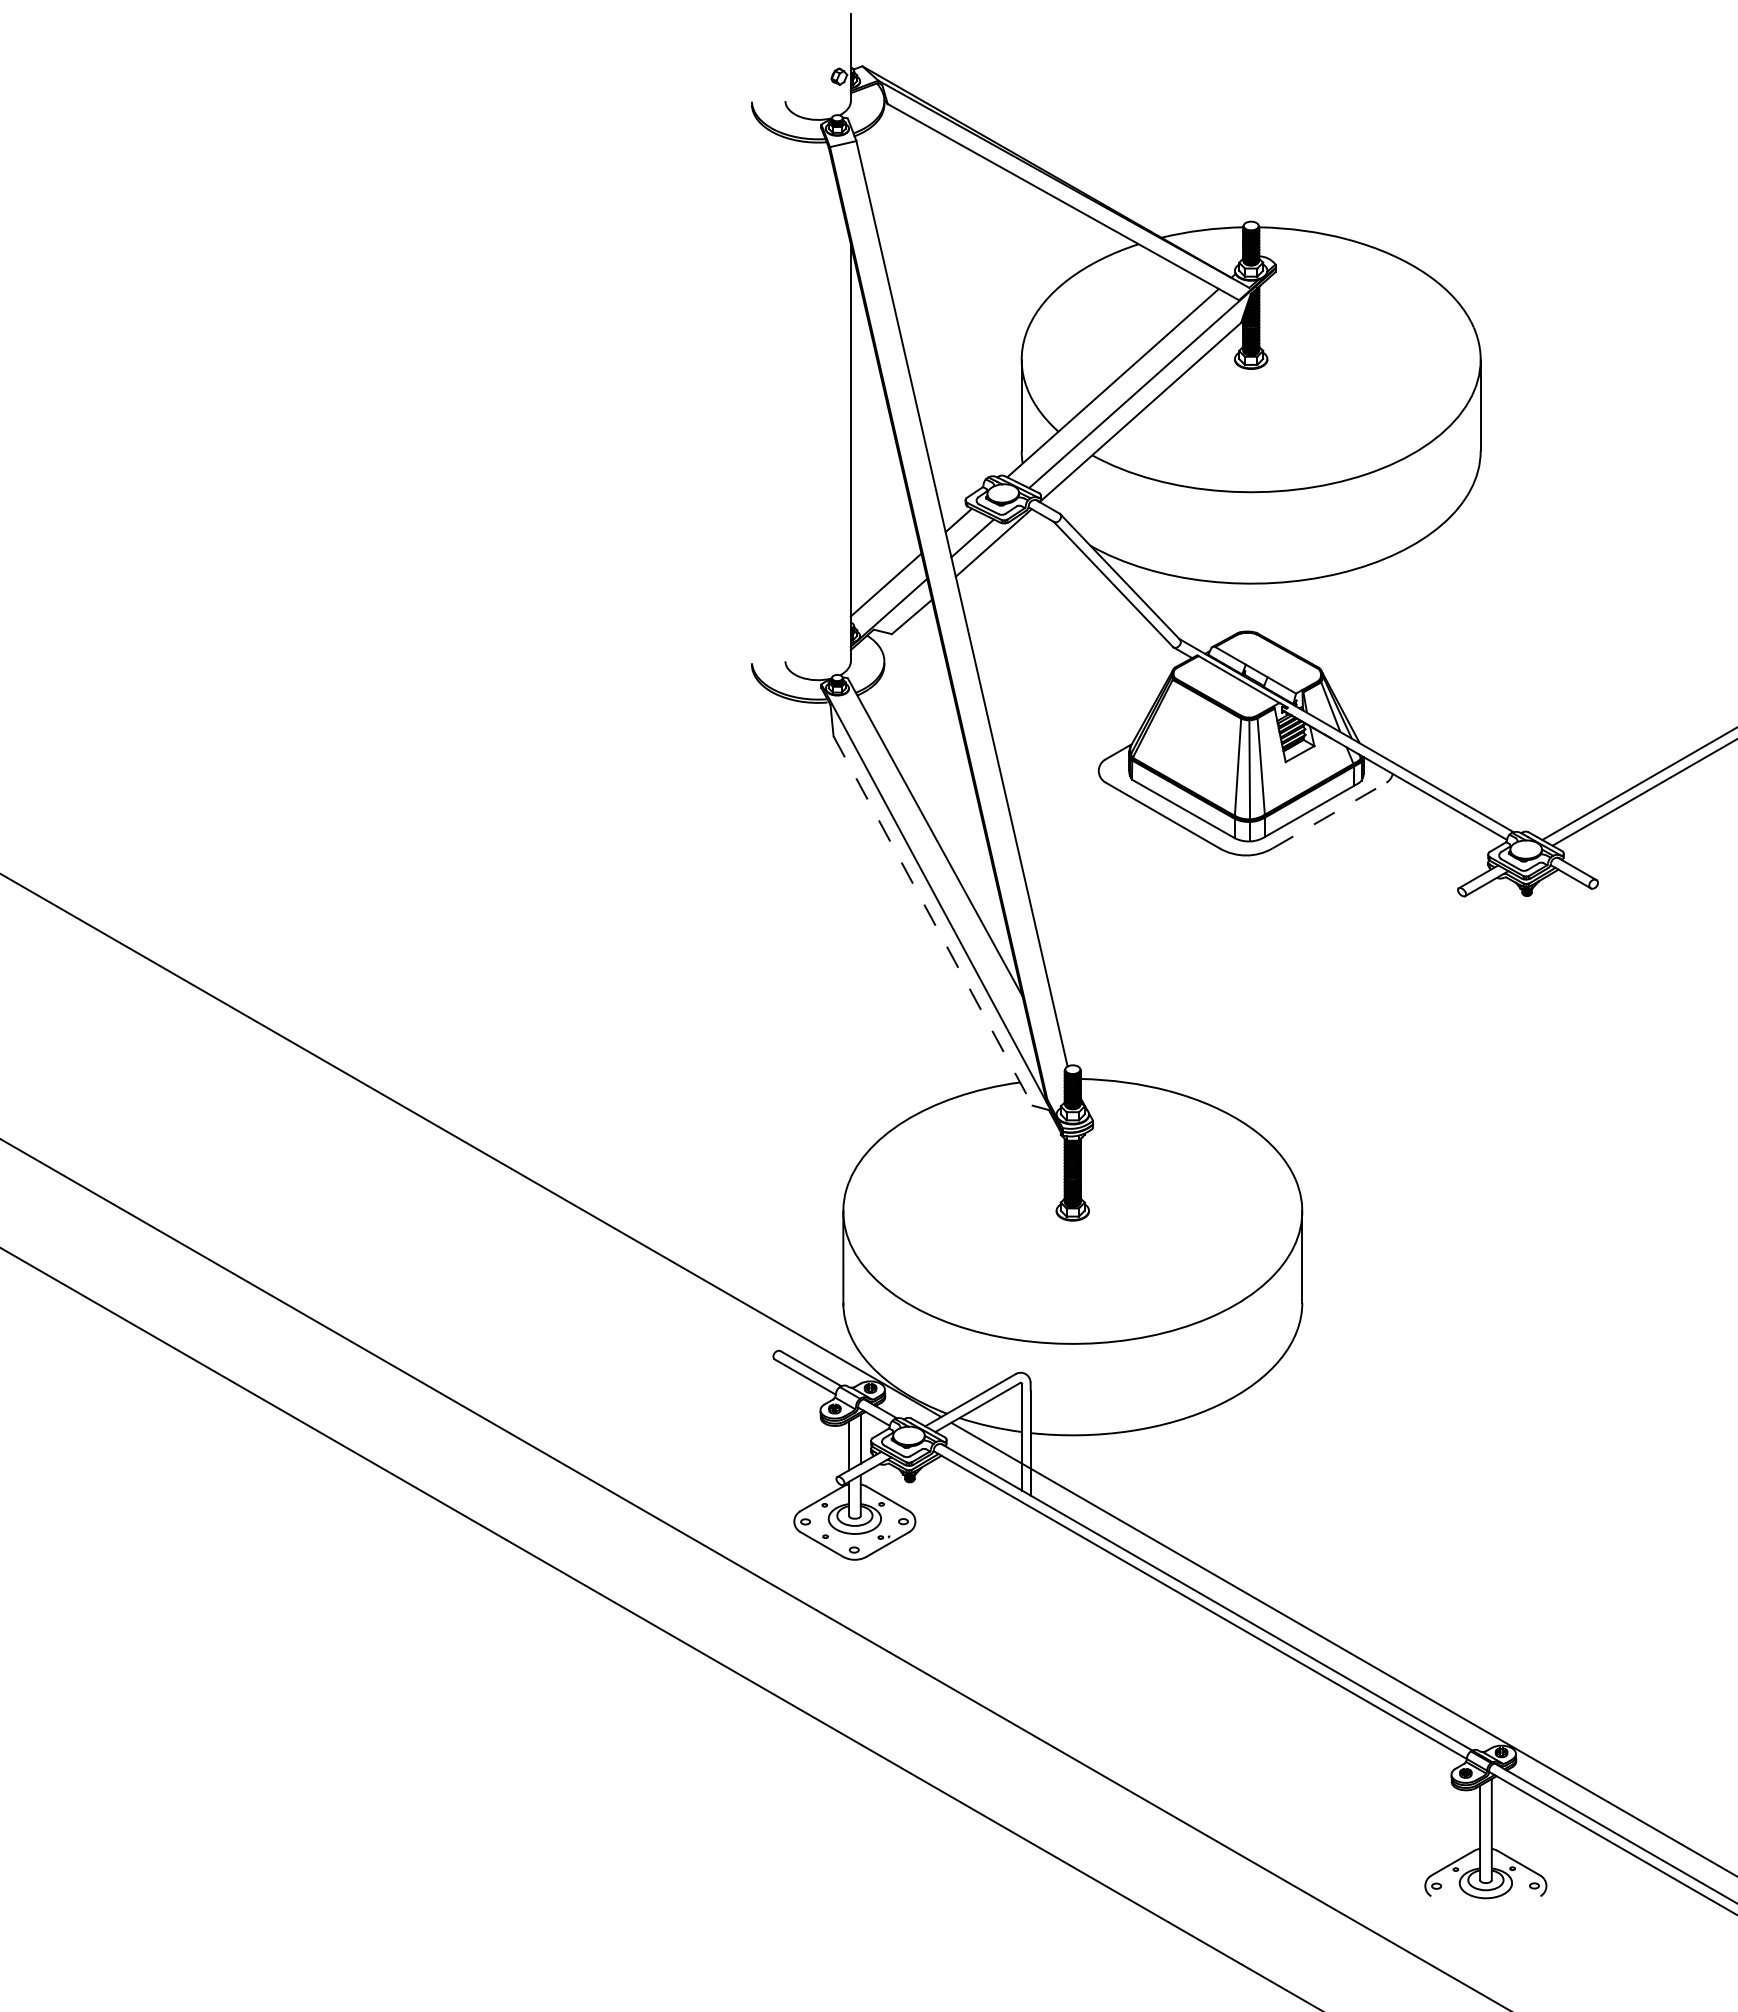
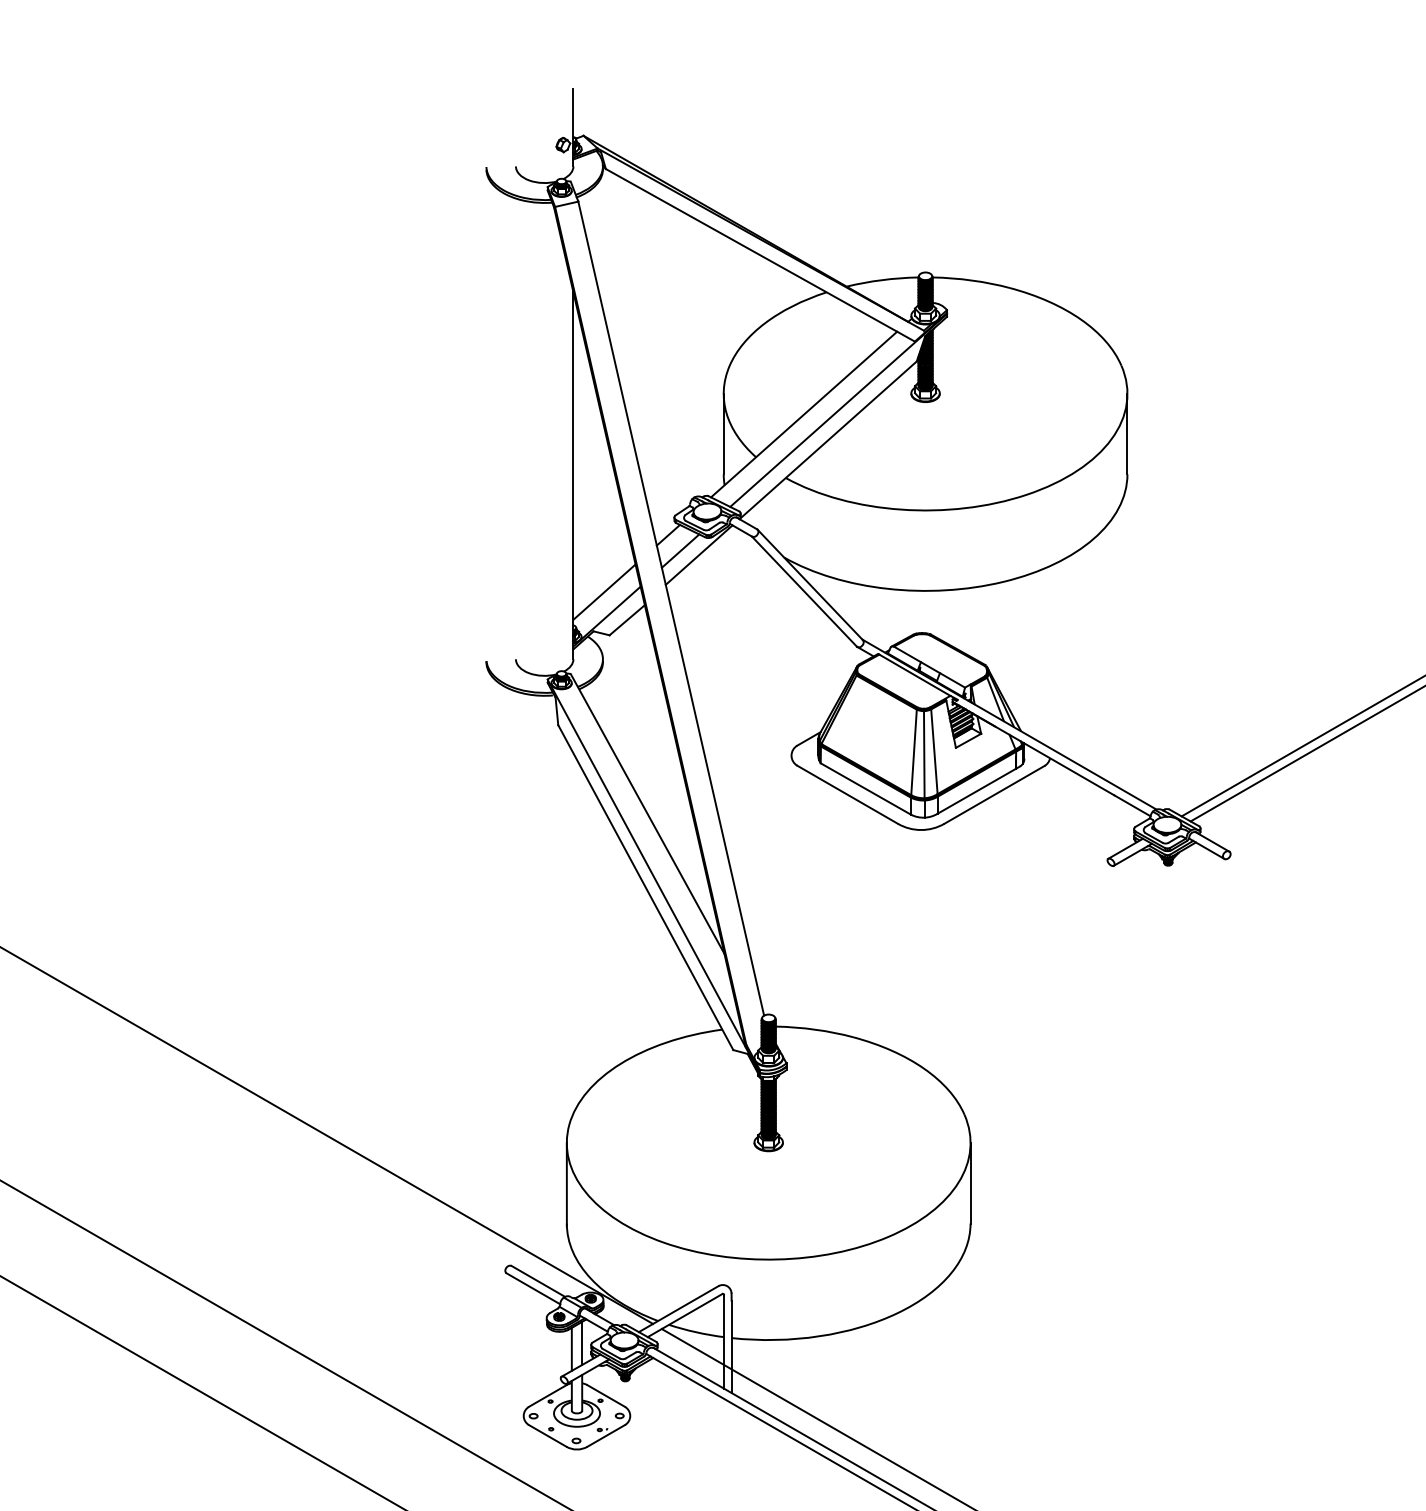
line: (1329, 815) -> (994, 794), dashed -> solid
line: (933, 920) -> (646, 887), dashed -> solid

